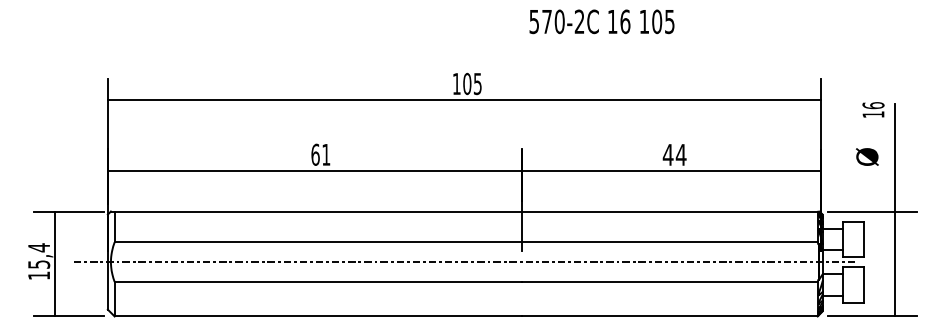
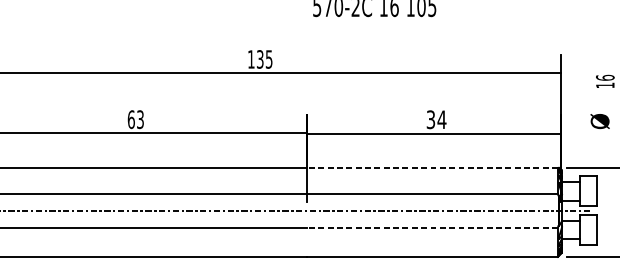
text: (467, 83) -> (260, 59), 105 -> 135
text: (326, 154) -> (140, 119), 61 -> 63
text: (667, 154) -> (430, 119), 44 -> 34
line: (669, 211) -> (432, 167), solid -> dashed
line: (669, 281) -> (432, 227), solid -> dashed

